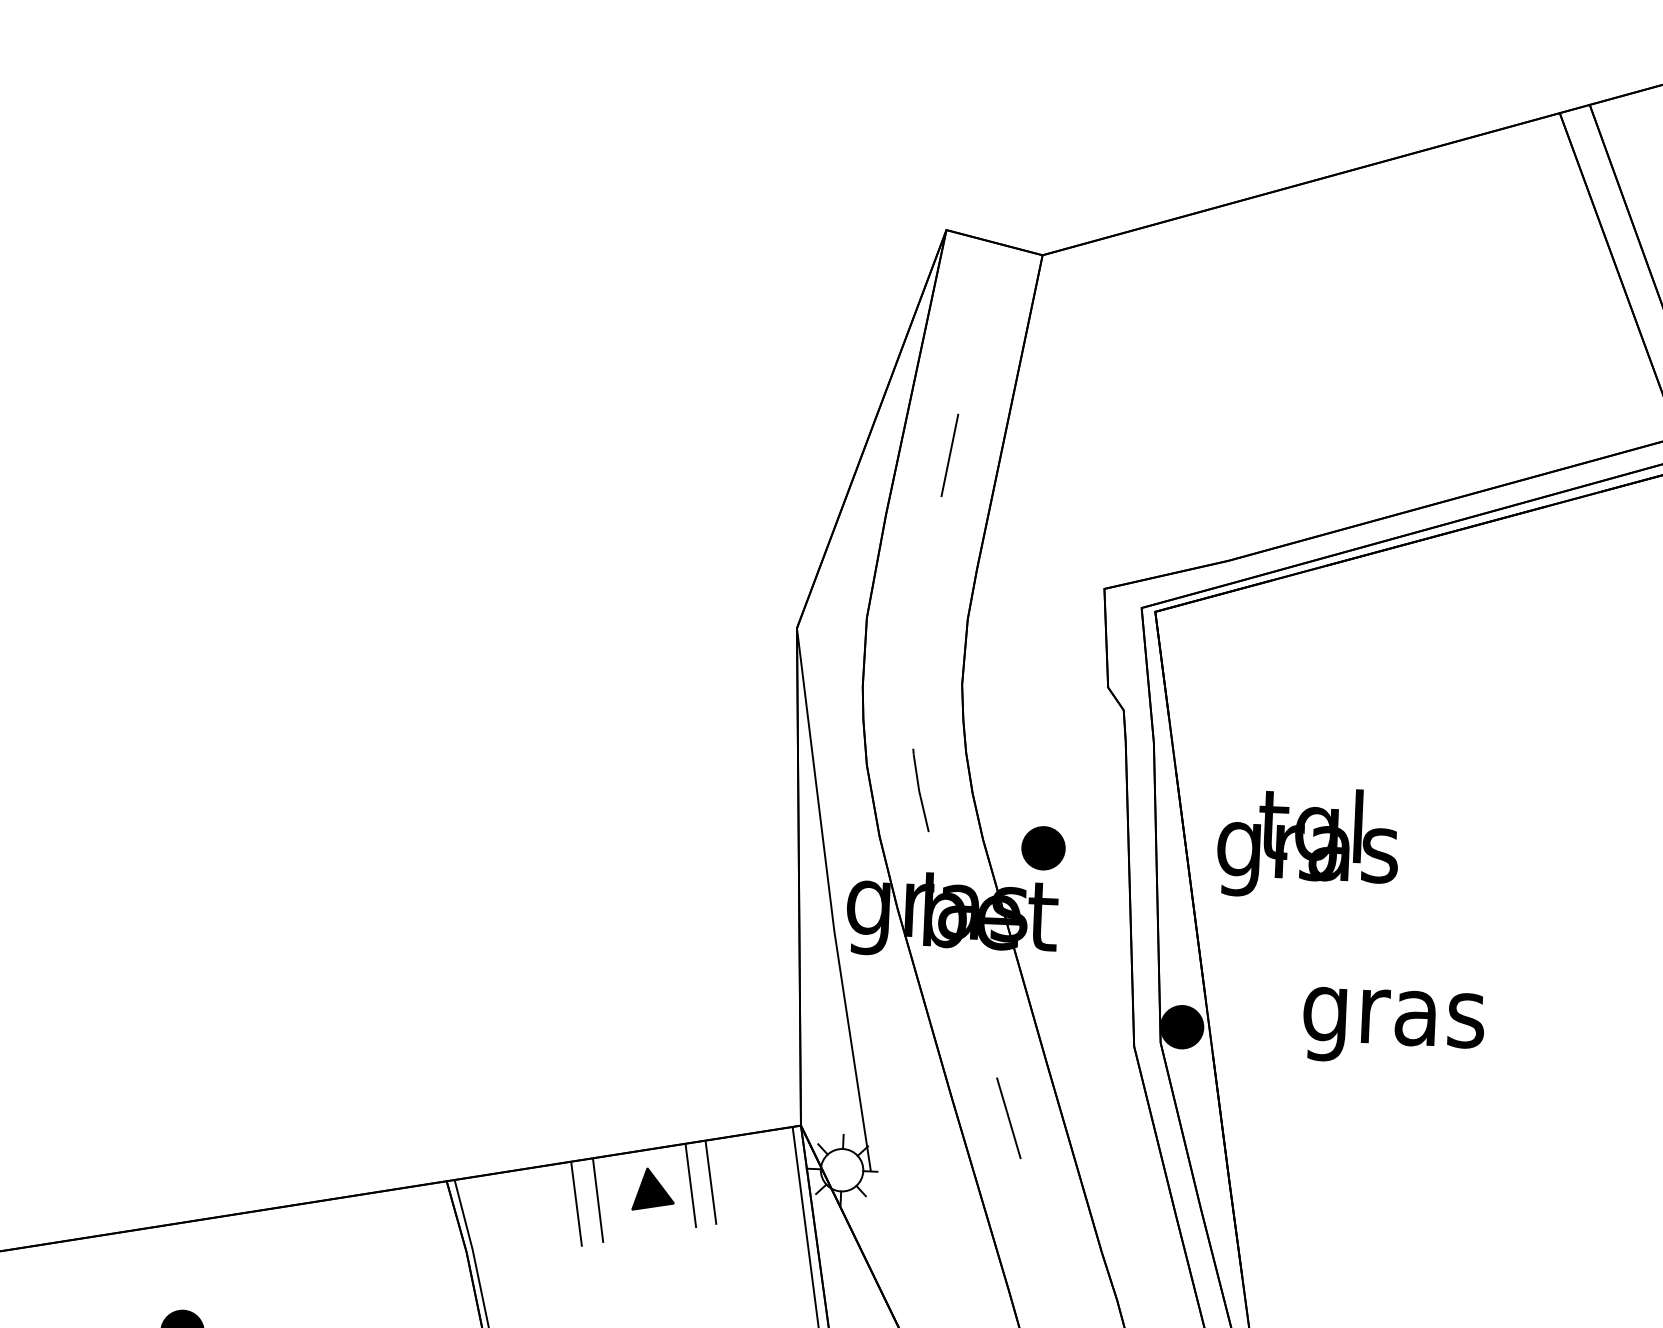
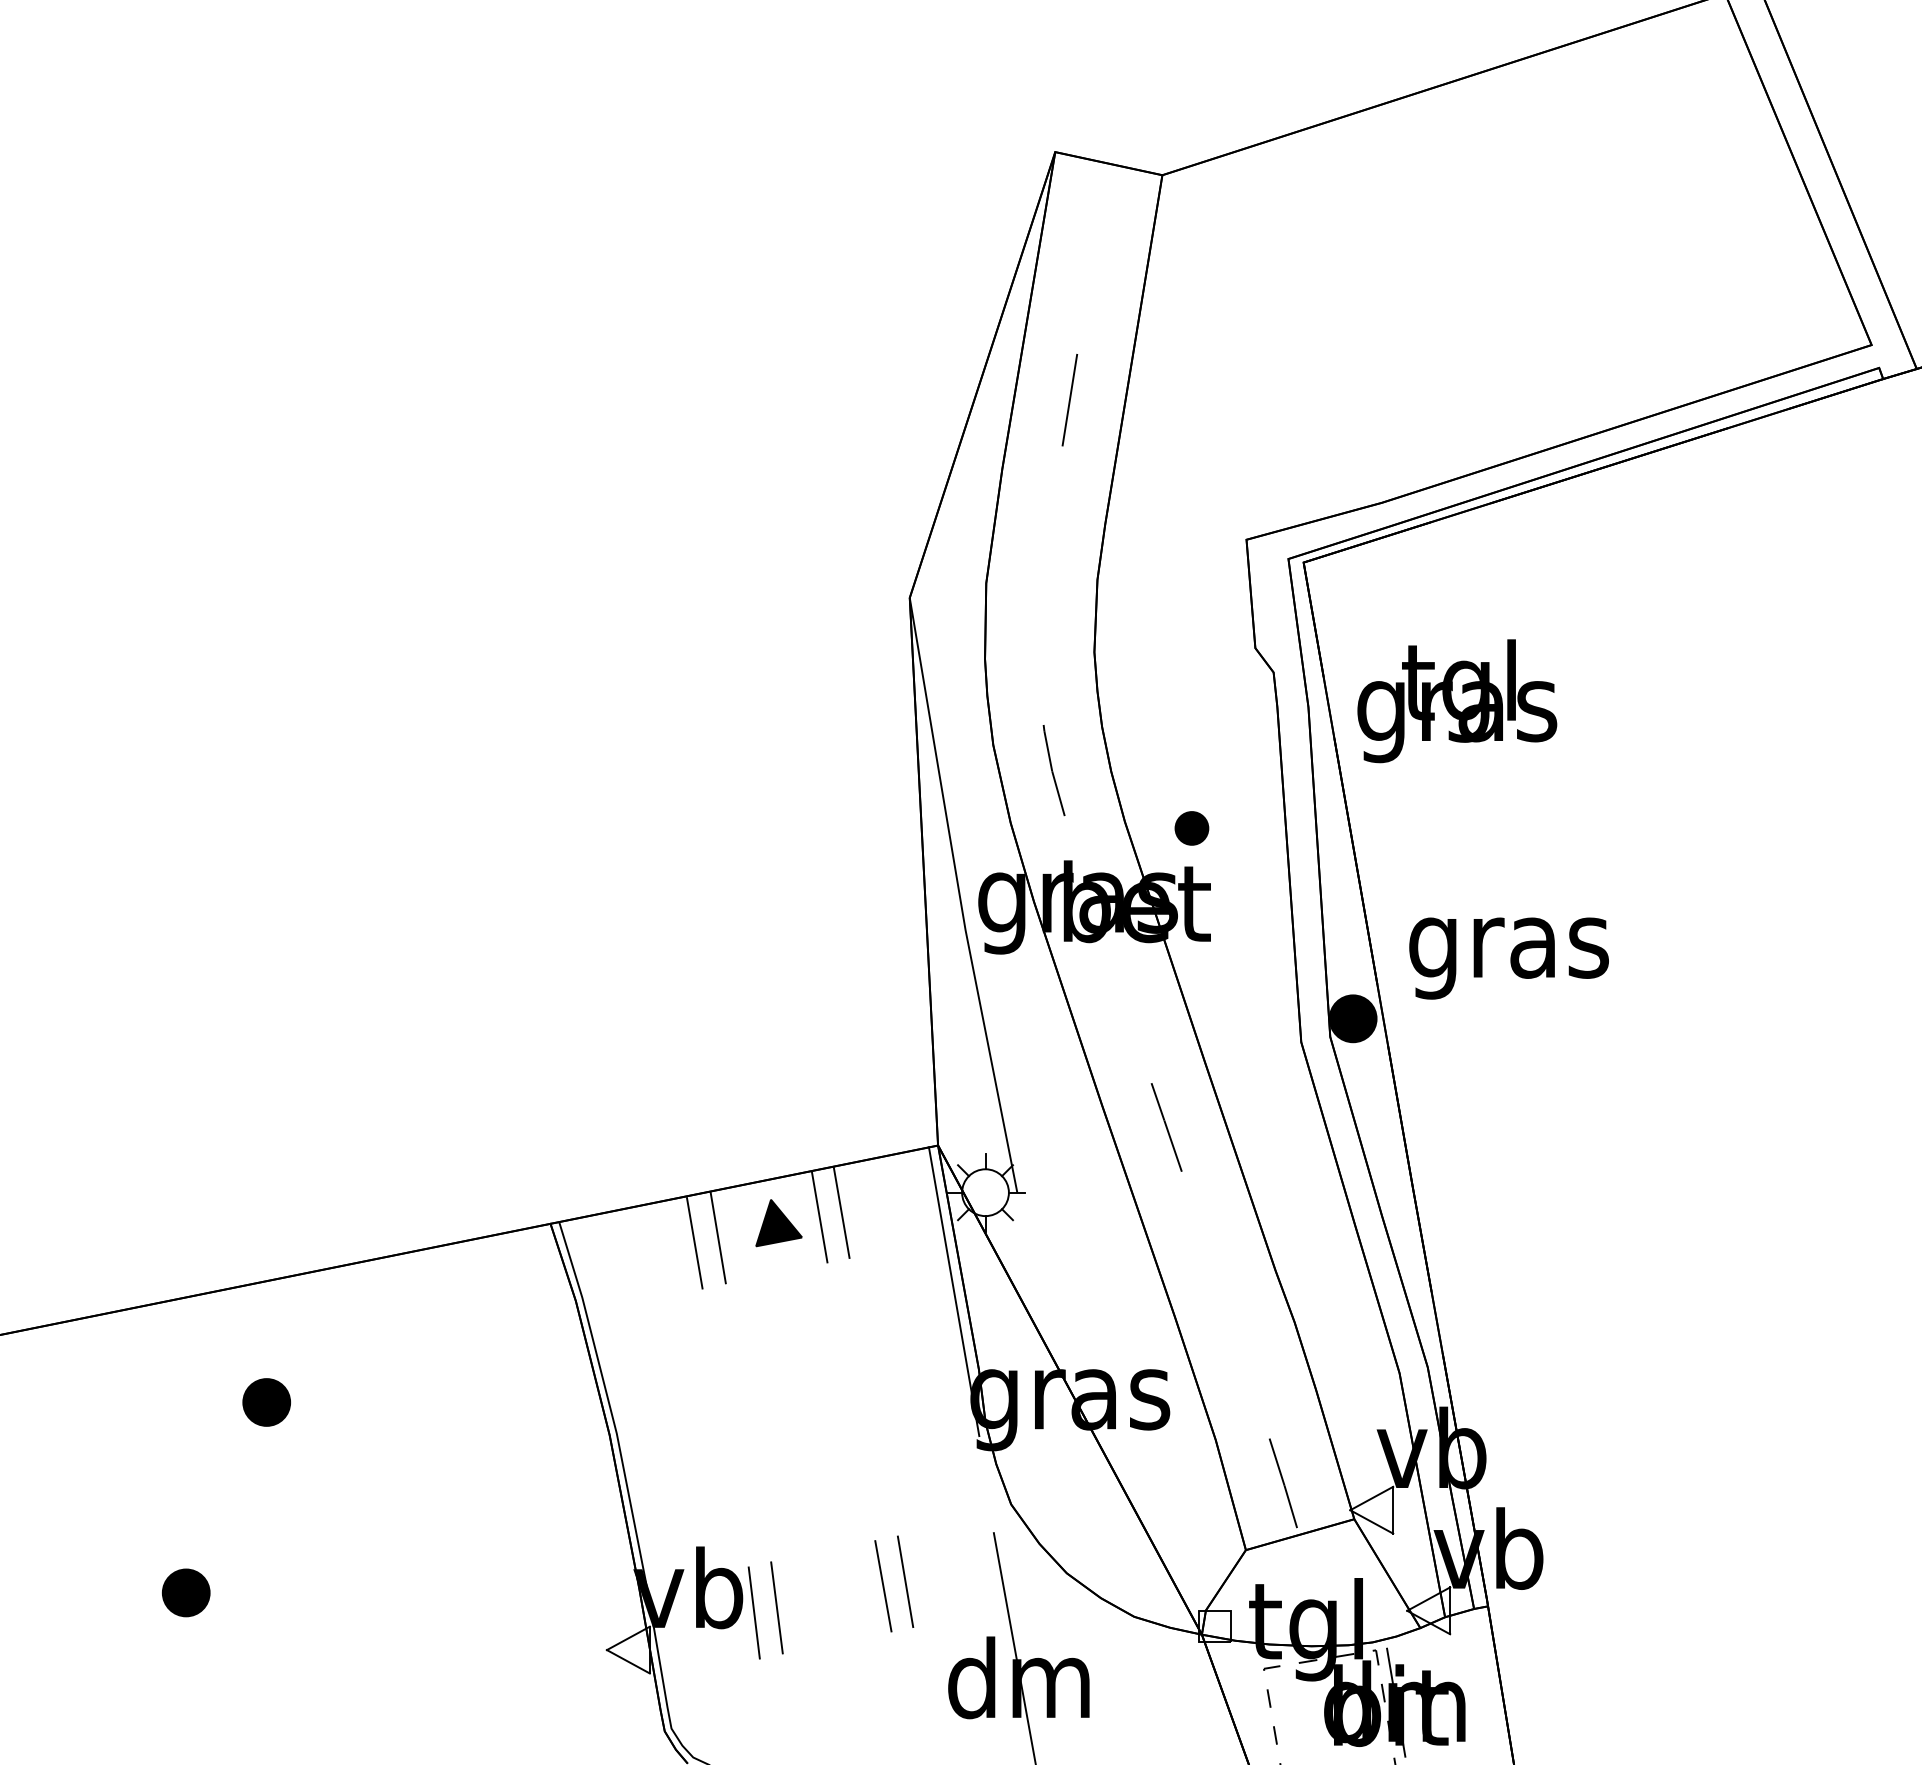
text: (1308, 843) -> (1457, 701), moved
part: (1043, 848) -> (1191, 828), size x0.7
text: (1393, 1027) -> (1508, 958), moved

